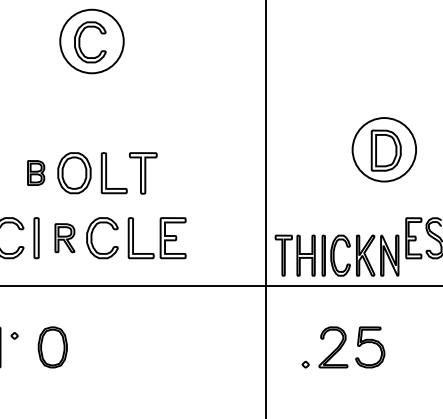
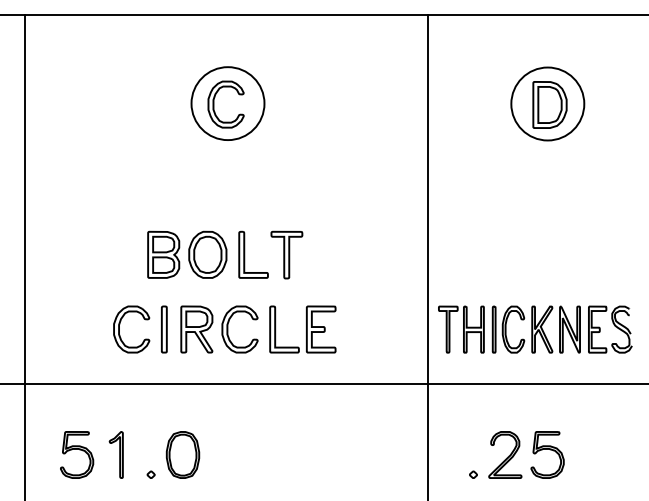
part: (384, 149) -> (547, 103), moved
part: (35, 172) -> (163, 254), size x1.67
part: (64, 238) -> (196, 329), size x1.43
part: (337, 255) -> (509, 329), moved
part: (14, 335) -> (150, 474), moved

